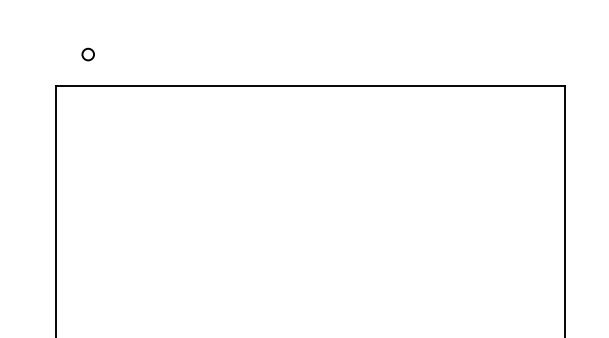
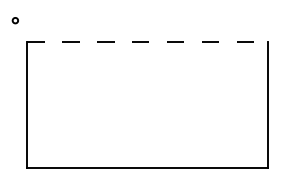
circle: (86, 54) -> (14, 20), moved
line: (310, 85) -> (147, 42), solid -> dashed

